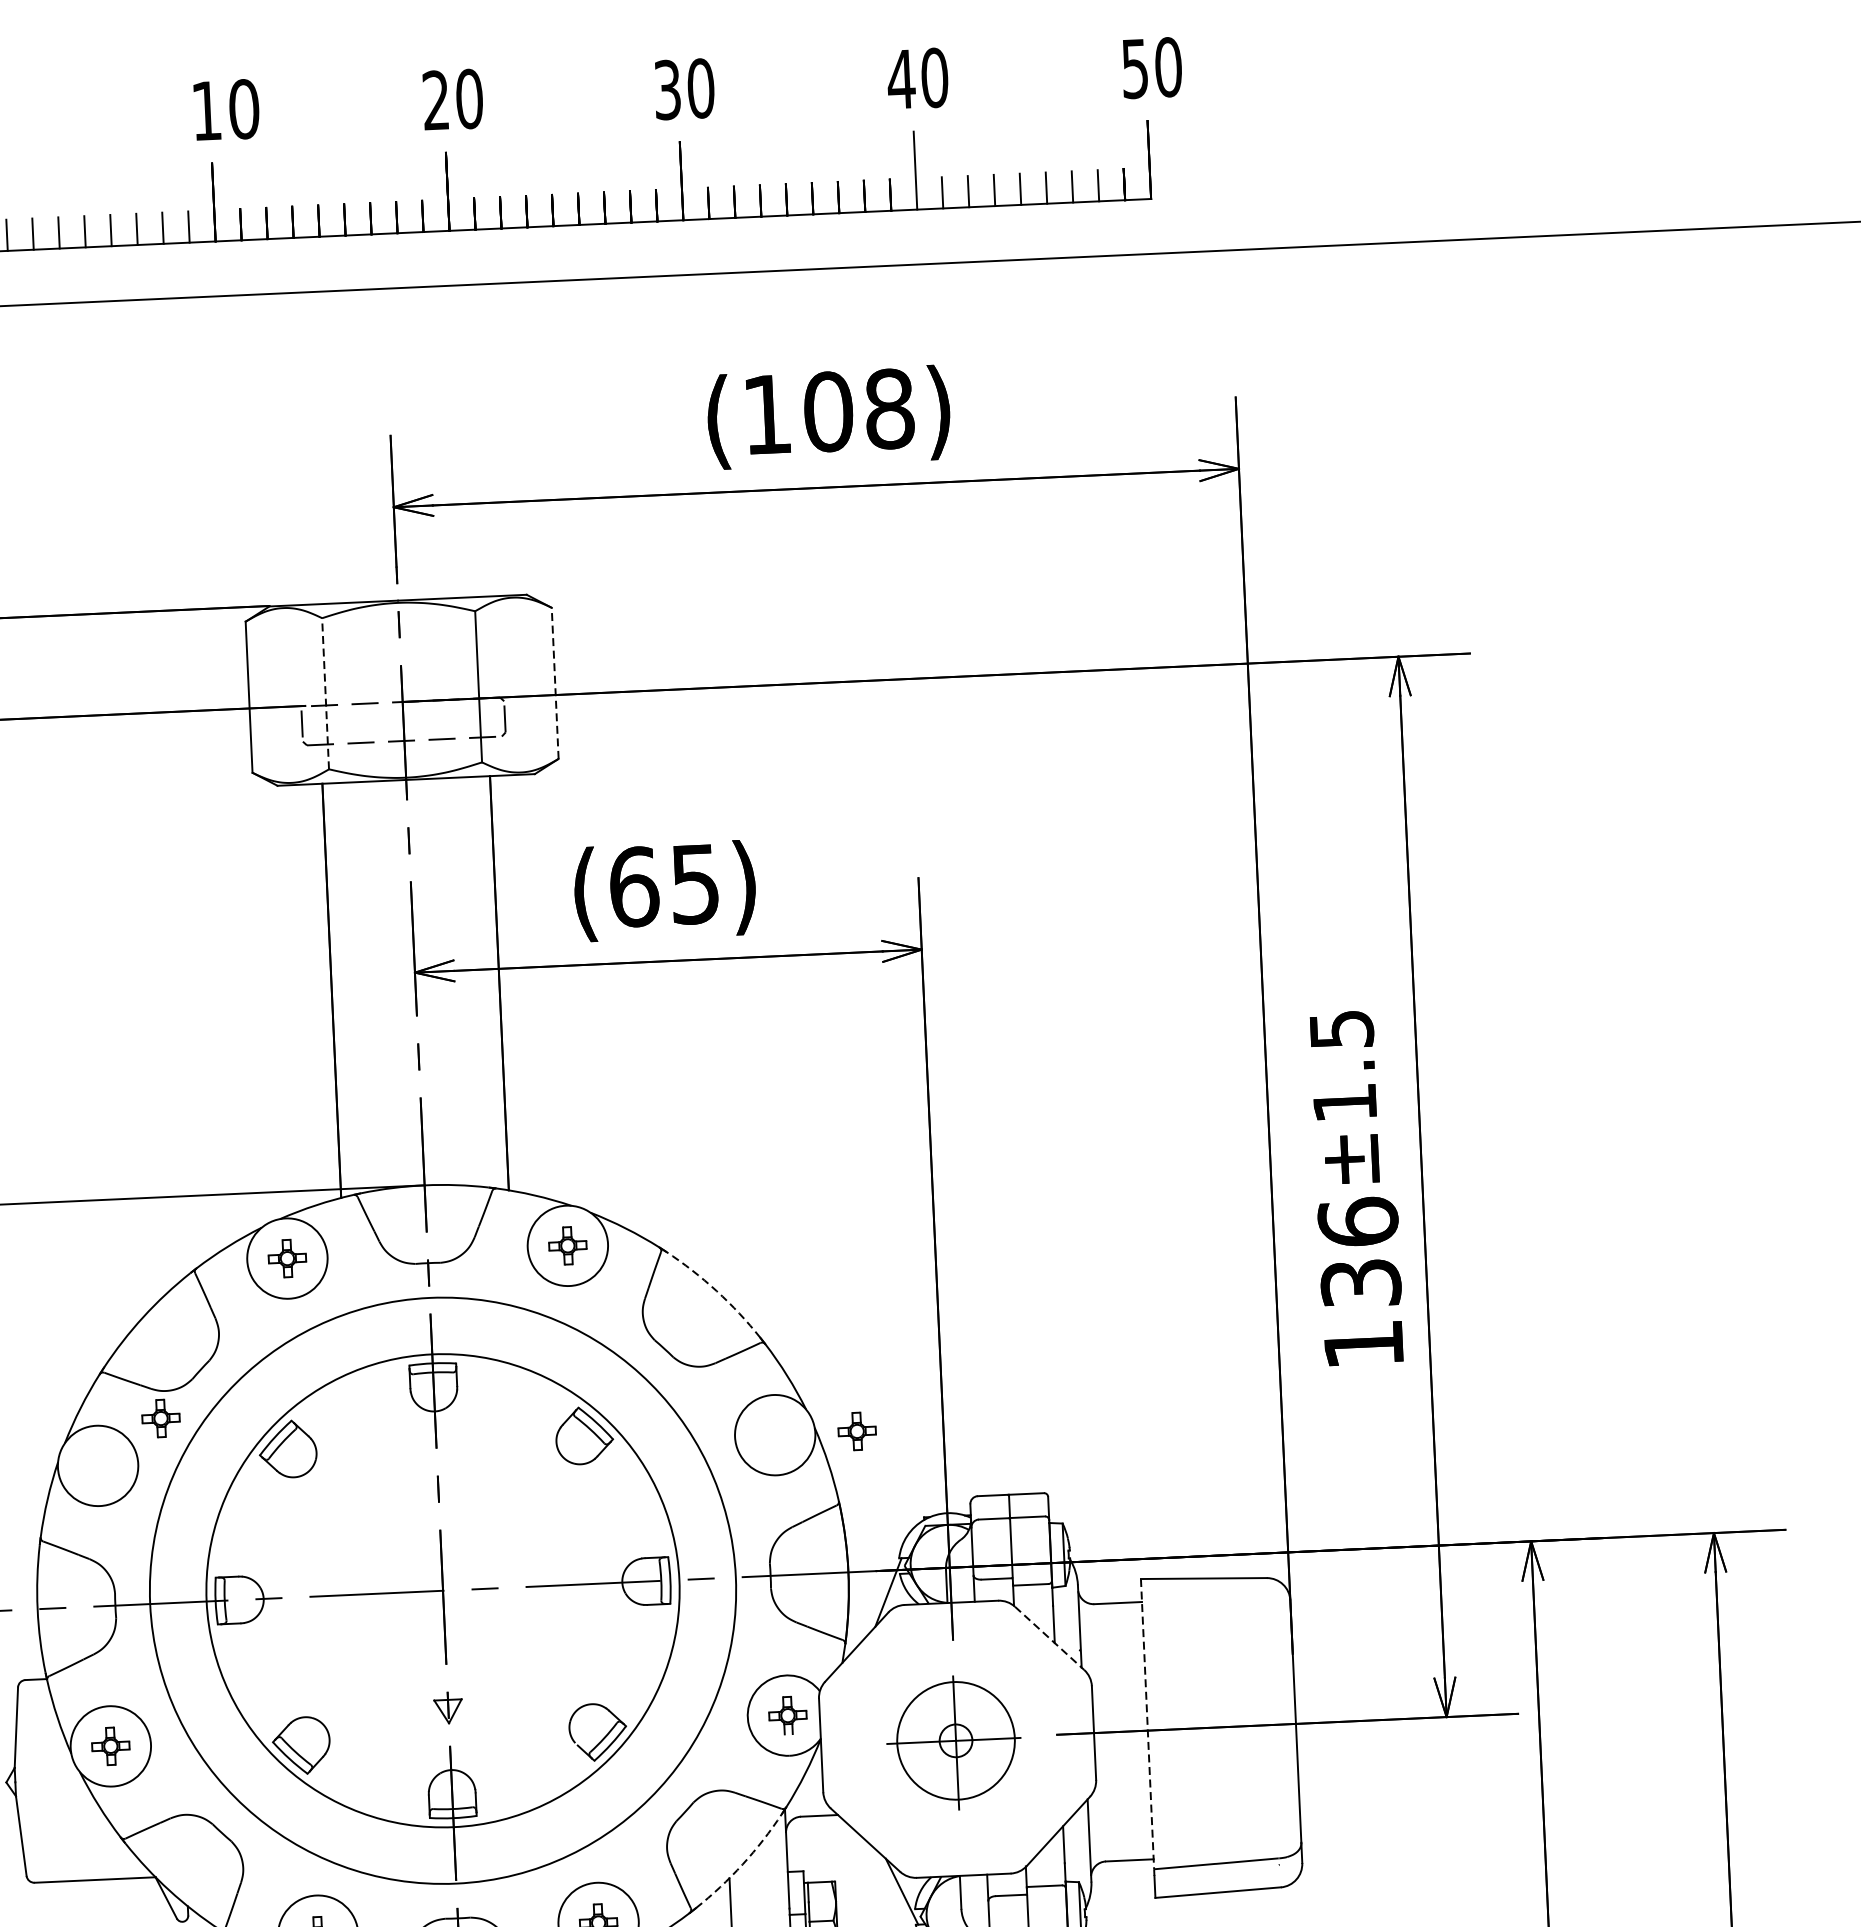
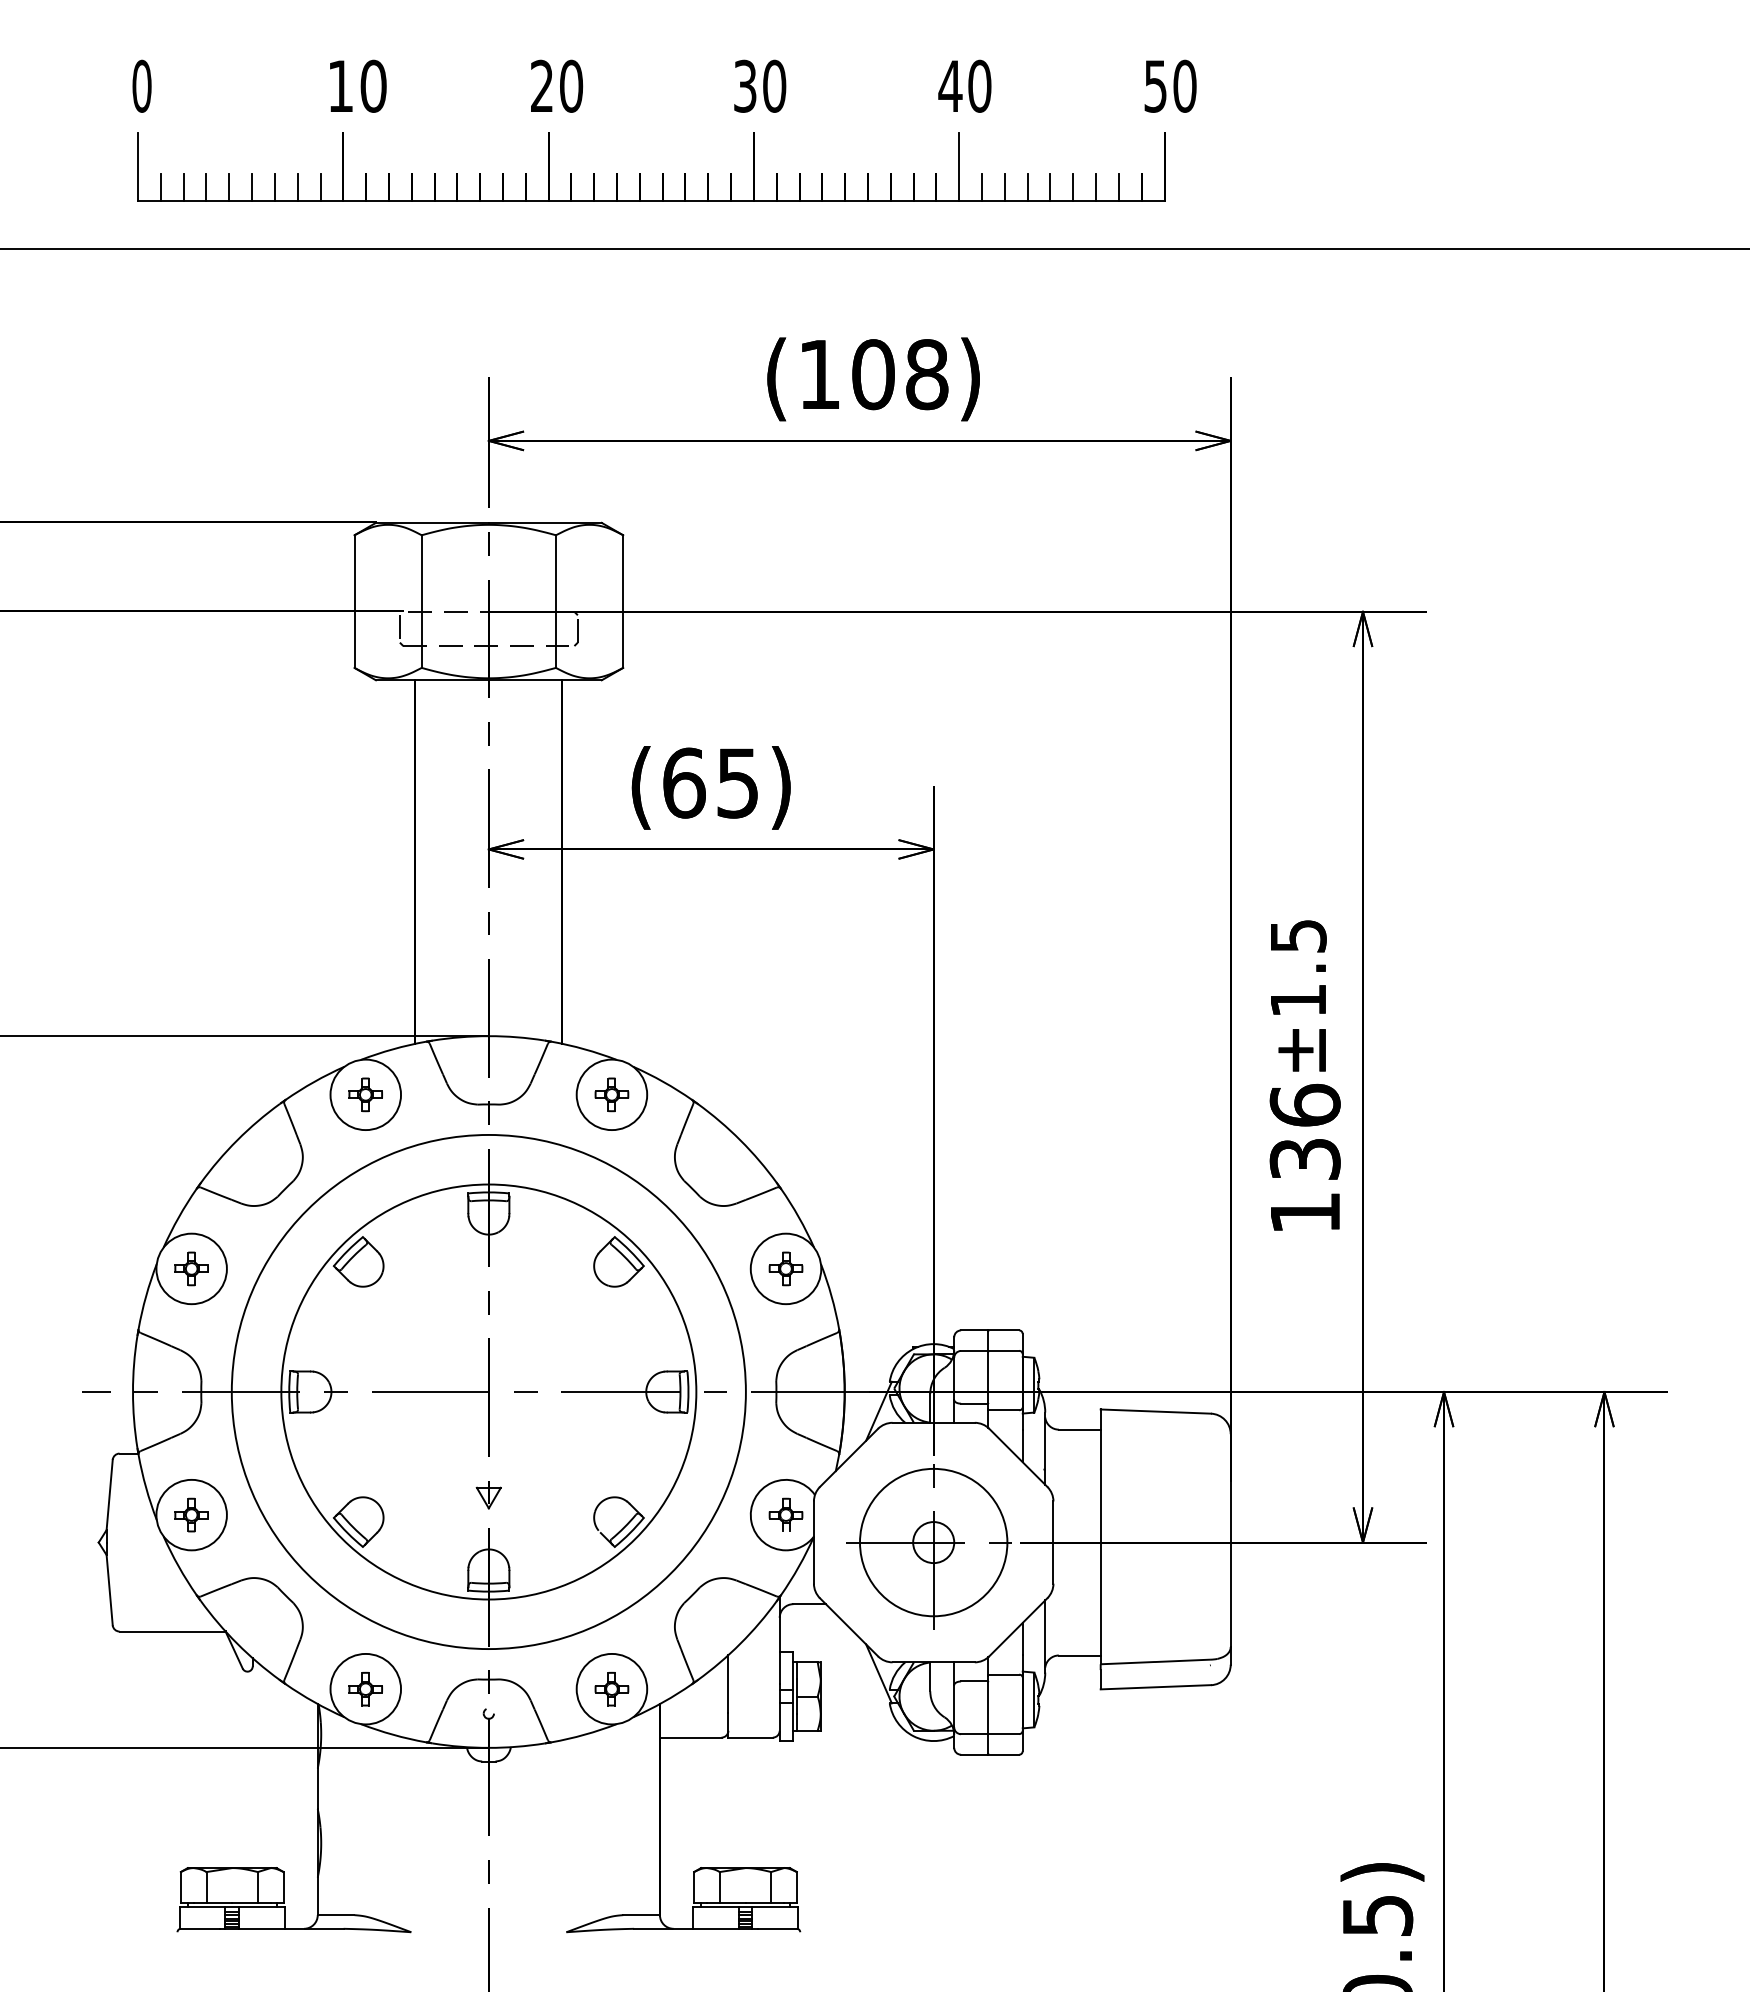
line: (555, 683) -> (623, 601), dashed -> solid
line: (325, 693) -> (421, 601), dashed -> solid
arc: (716, 1291) -> (740, 1140), dashed -> solid
part: (160, 1418) -> (191, 1268), moved
part: (856, 1430) -> (785, 1268), moved
line: (1049, 1639) -> (1018, 1458), dashed -> solid
line: (1147, 1724) -> (1100, 1537), dashed -> solid
part: (951, 1744) -> (928, 1546), size x1.43
arc: (742, 1864) -> (740, 1643), dashed -> solid

